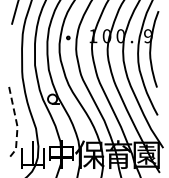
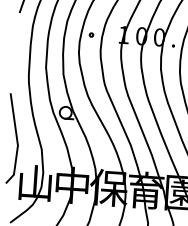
line: (16, 123) -> (16, 141), dashed -> solid

